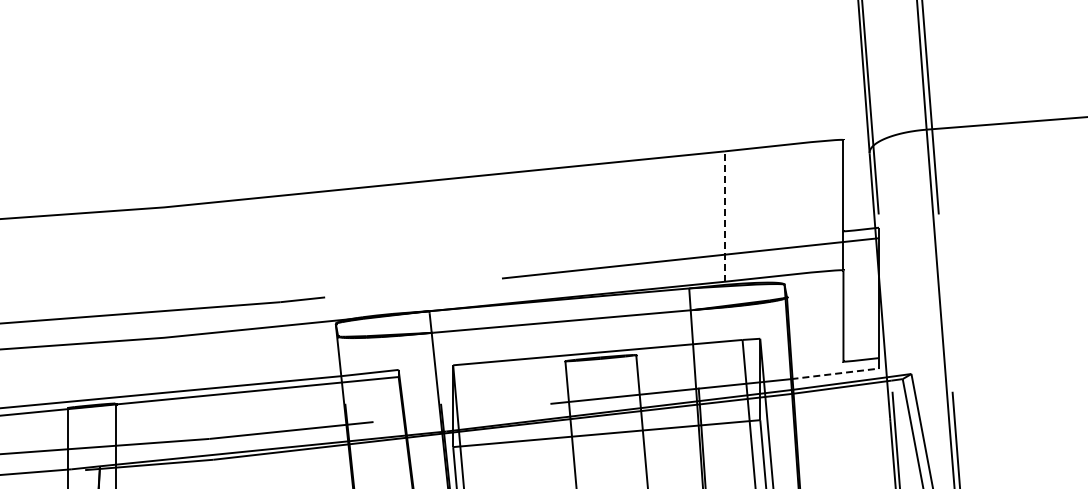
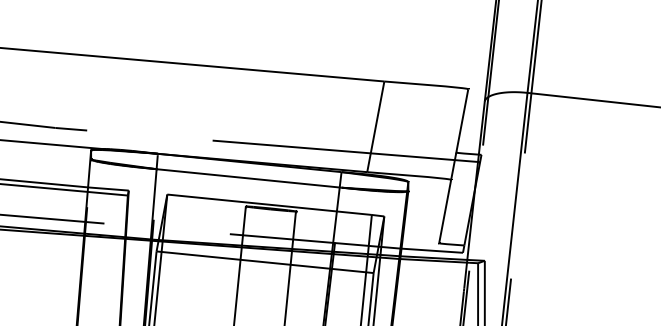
line: (724, 216) -> (375, 126), dashed -> solid
line: (835, 373) -> (432, 250), dashed -> solid

